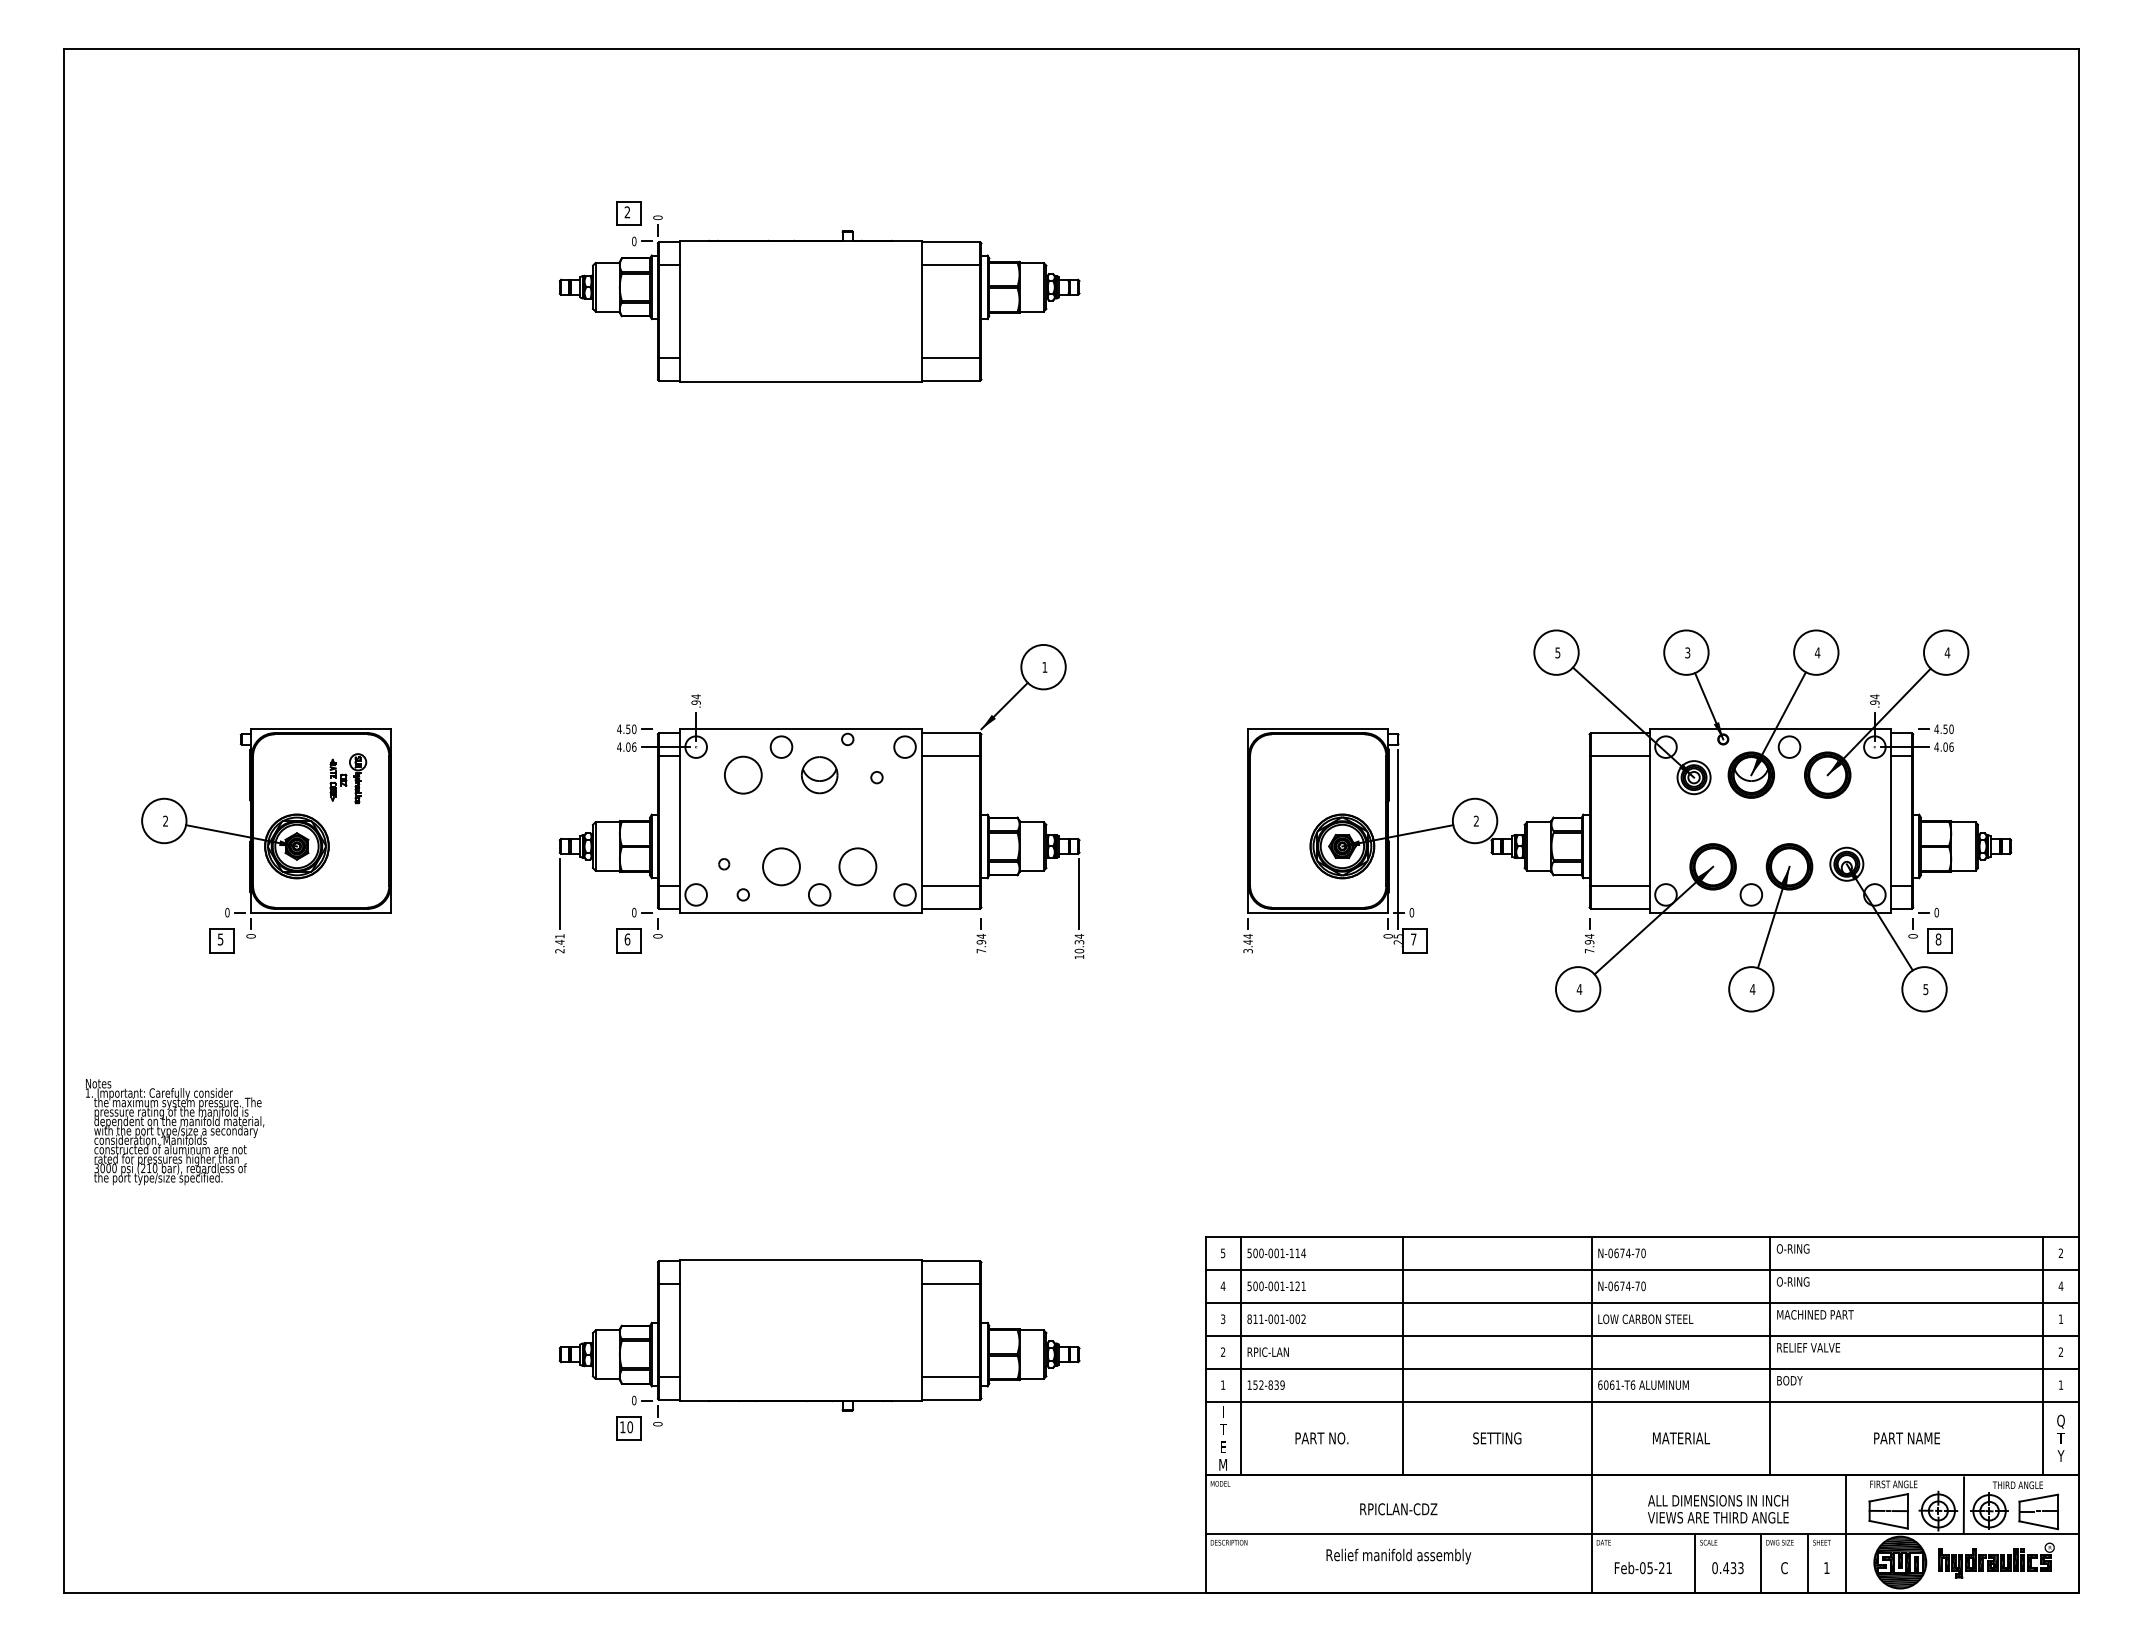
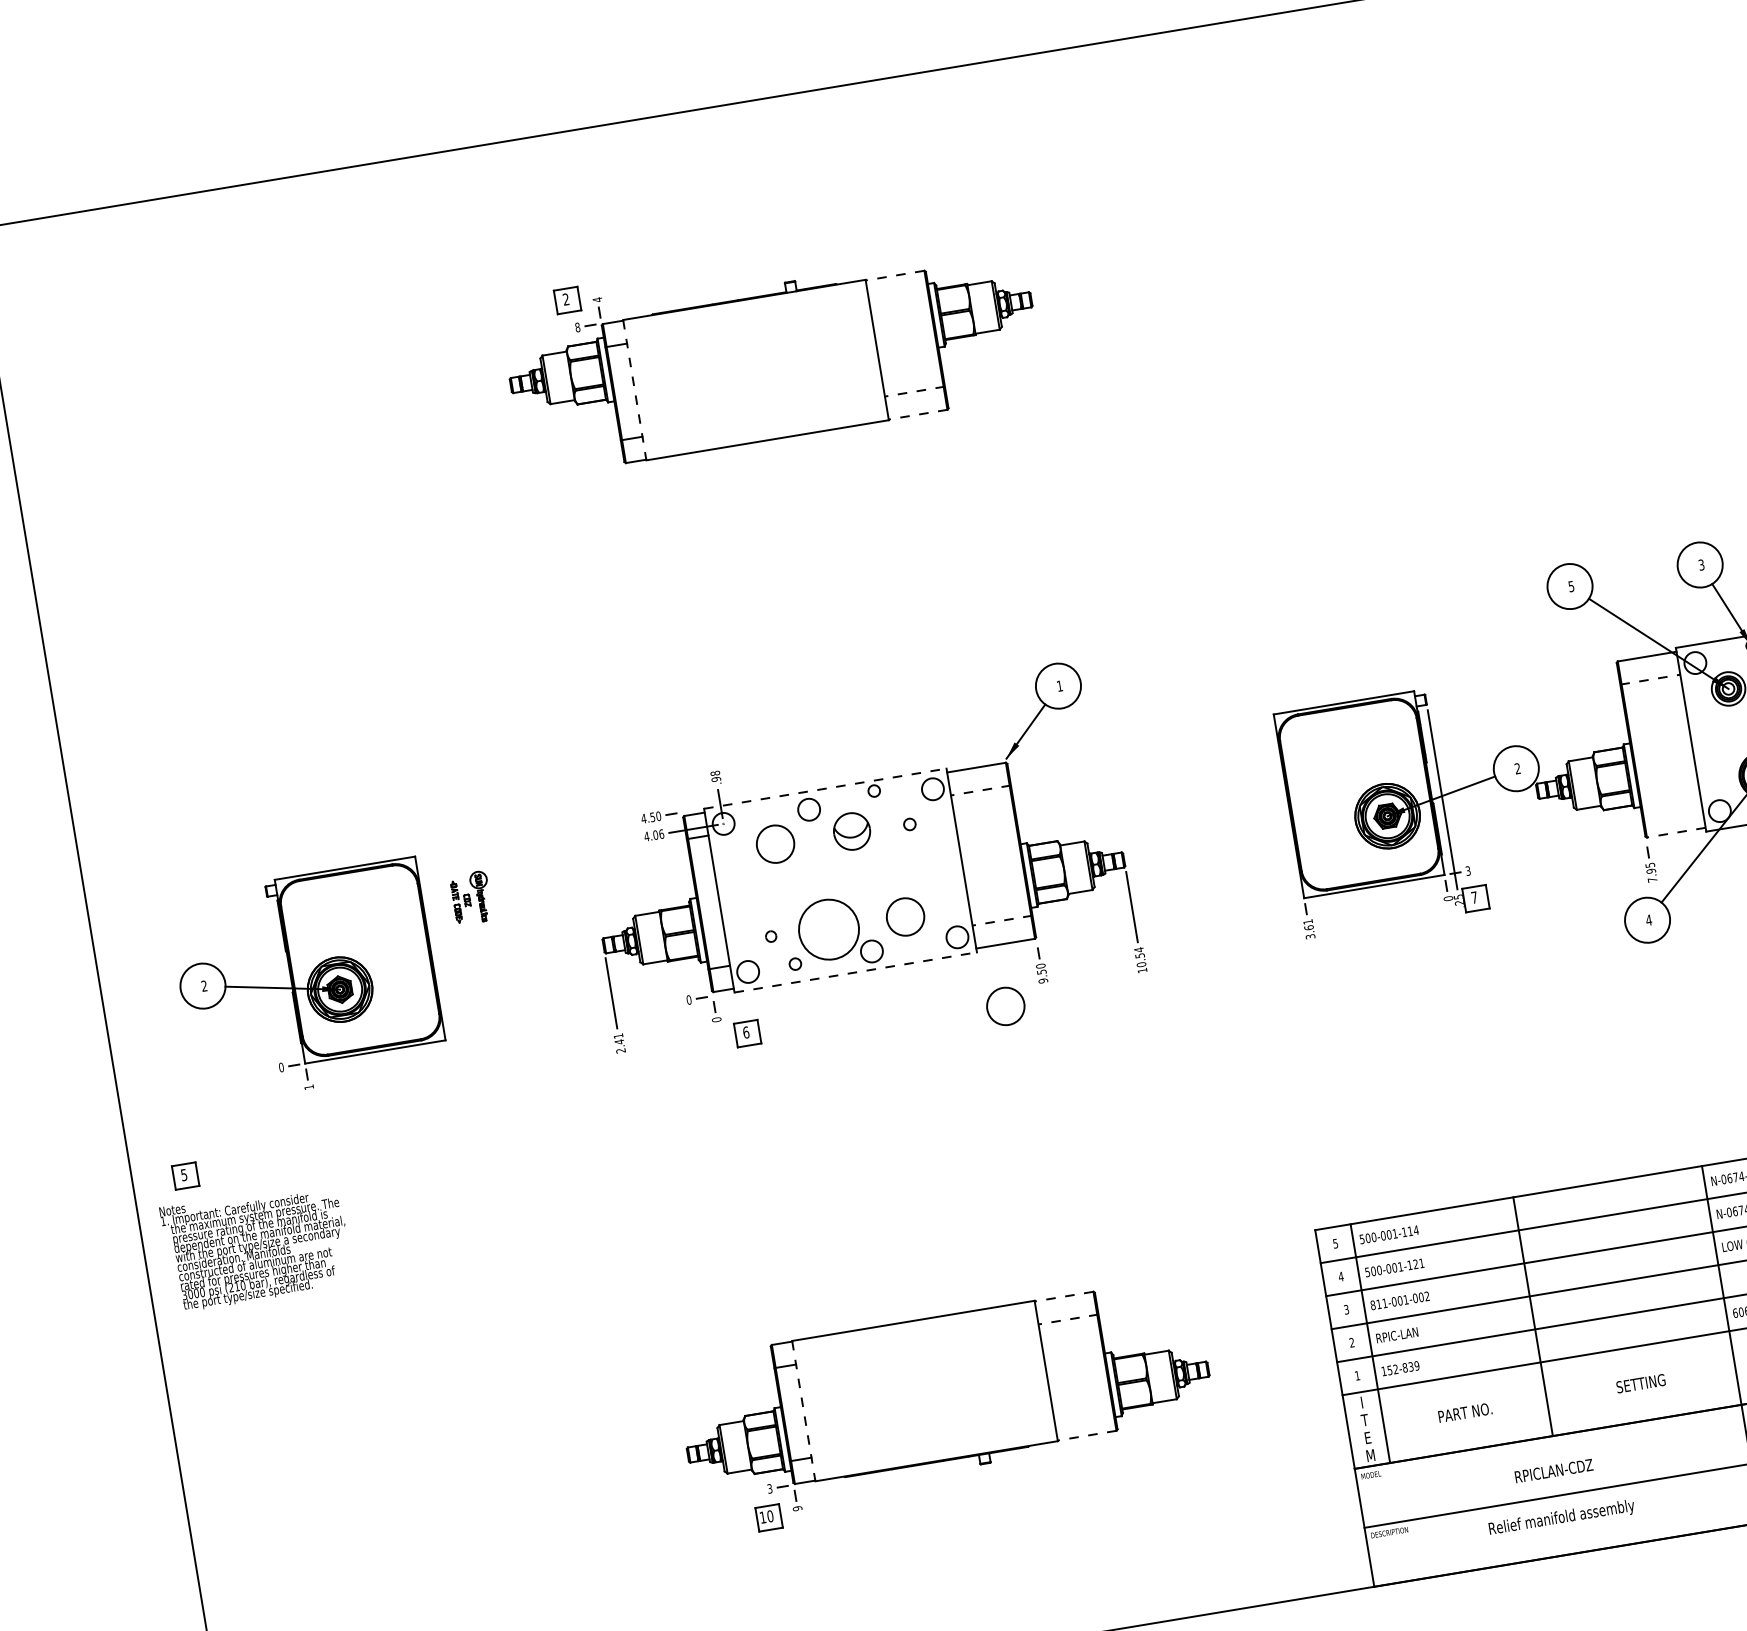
text: (657, 217) -> (597, 299), 0 -> 4
text: (634, 241) -> (577, 327), 0 -> 8
line: (950, 242) -> (894, 276), solid -> dashed
line: (951, 265) -> (899, 298), removed
line: (679, 312) -> (634, 391), solid -> dashed
line: (951, 357) -> (914, 391), solid -> dashed
line: (950, 380) -> (917, 414), solid -> dashed
text: (695, 696) -> (714, 773), .94 -> .98
line: (800, 729) -> (825, 788), solid -> dashed
line: (951, 756) -> (981, 790), solid -> dashed
line: (1619, 756) -> (1650, 680), solid -> dashed
part: (348, 778) -> (471, 897), moved
circle: (781, 866) -> (828, 929), size x1.6
line: (951, 885) -> (1002, 920), solid -> dashed
line: (1619, 885) -> (1671, 809), removed
line: (1619, 908) -> (1675, 832), solid -> dashed
line: (800, 912) -> (855, 972), solid -> dashed
text: (1411, 912) -> (1467, 870), 0 -> 3
text: (250, 936) -> (308, 1087), 0 -> 1
text: (1589, 936) -> (1650, 865), 7.94 -> 7.95
text: (1247, 939) -> (1307, 925), 3.44 -> 3.61
part: (221, 940) -> (185, 1175), moved
part: (628, 940) -> (747, 1033), moved
text: (1078, 942) -> (1139, 956), 10.34 -> 10.54
text: (981, 943) -> (1042, 973), 7.94 -> 9.50
circle: (940, 969) -> (1005, 1006), added
text: (175, 1132) -> (257, 1246), moved
line: (950, 1261) -> (1063, 1297), solid -> dashed
line: (951, 1284) -> (1068, 1319), solid -> dashed
line: (679, 1330) -> (803, 1411), solid -> dashed
line: (951, 1376) -> (1083, 1412), removed
line: (950, 1399) -> (1086, 1435), solid -> dashed
text: (634, 1400) -> (770, 1488), 0 -> 3
text: (657, 1424) -> (797, 1509), 0 -> 9

